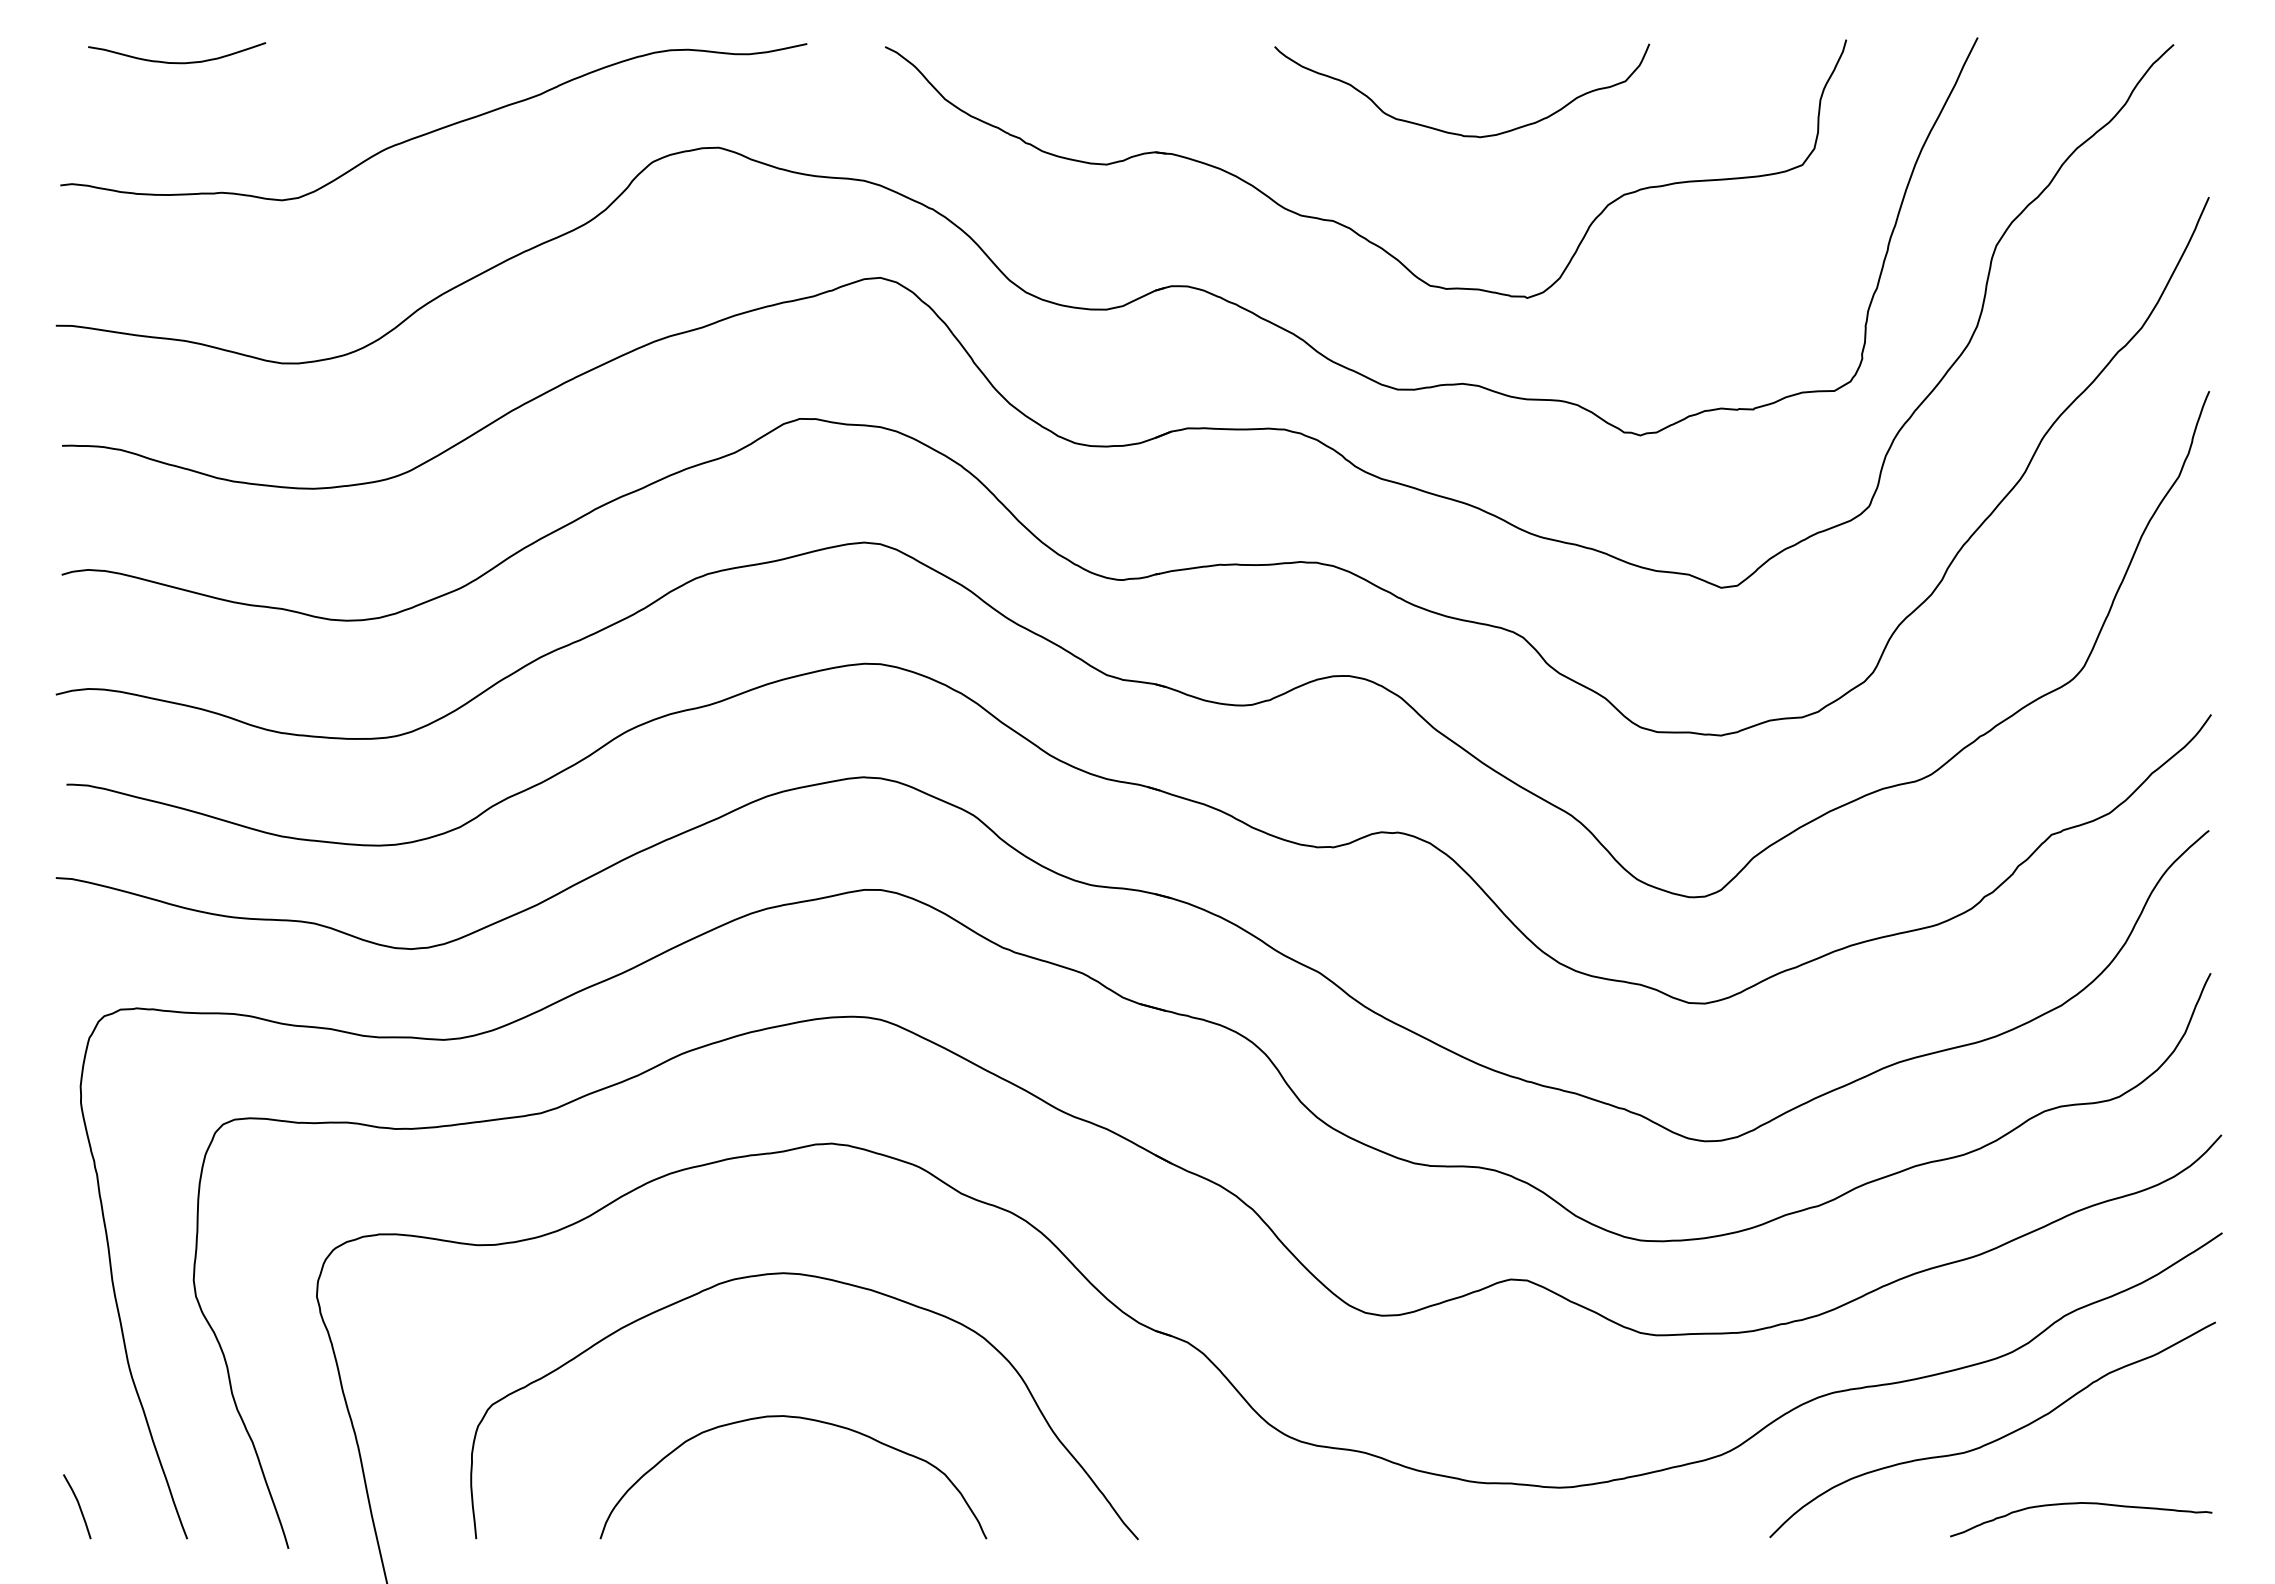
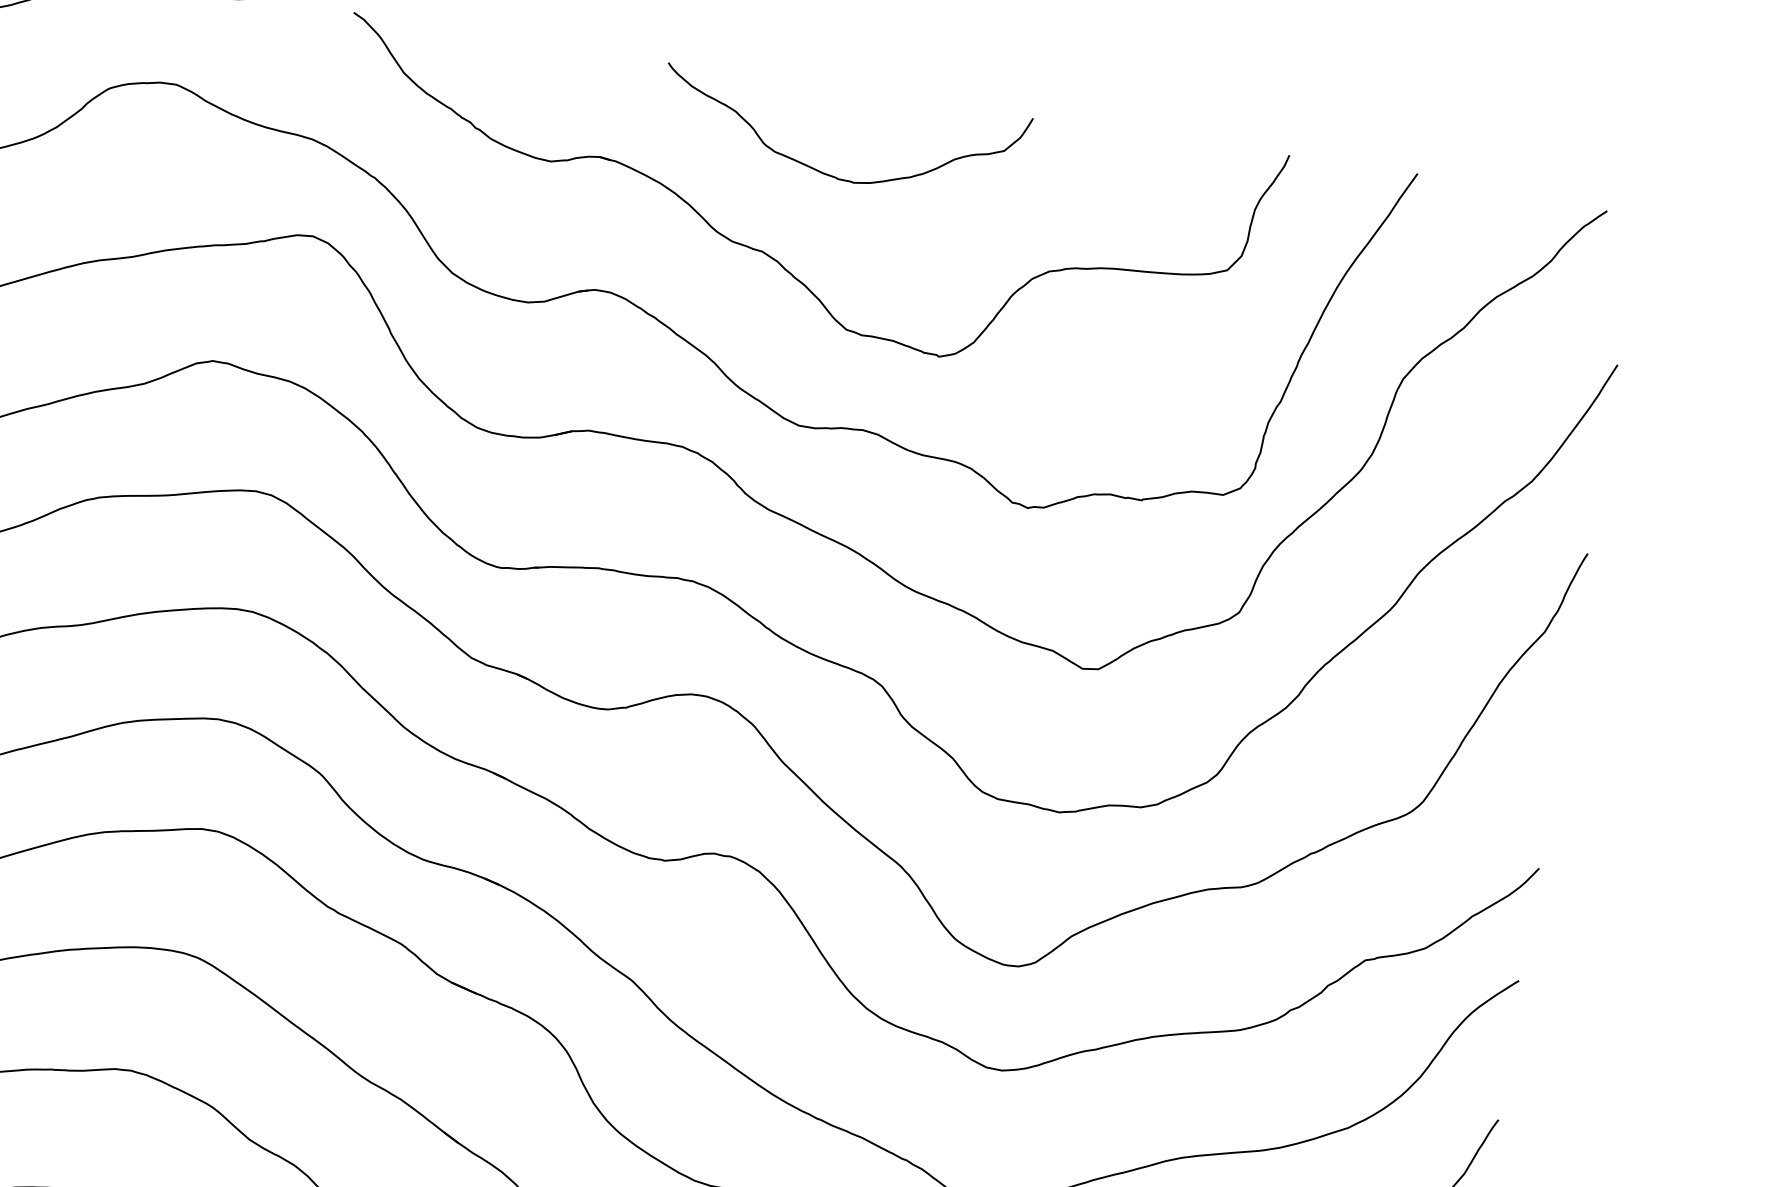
curve: (1453, 132) -> (828, 174), moved

